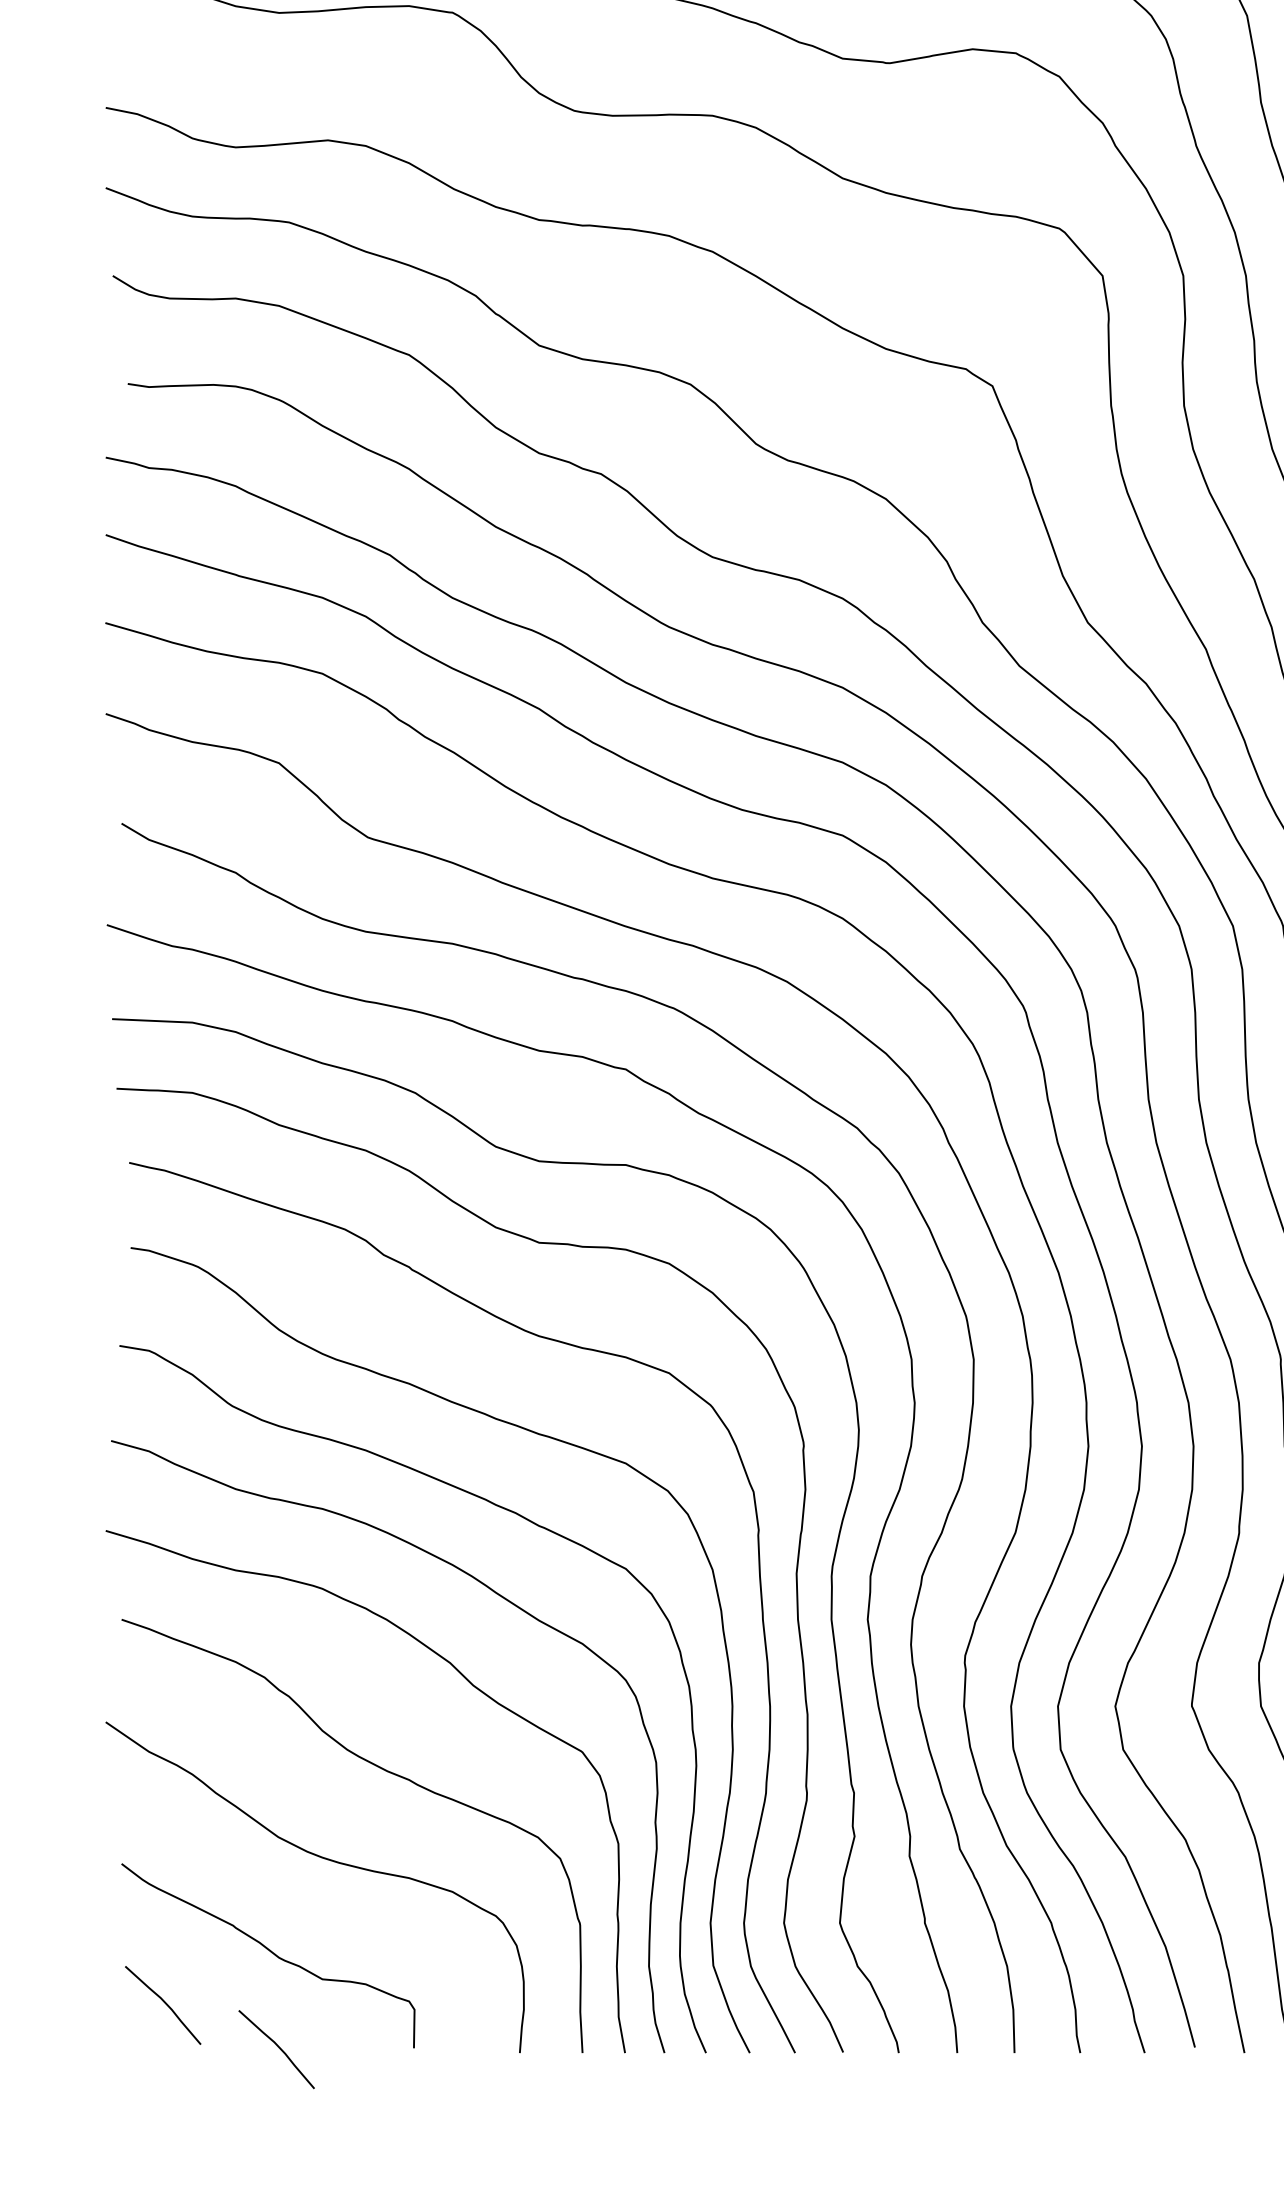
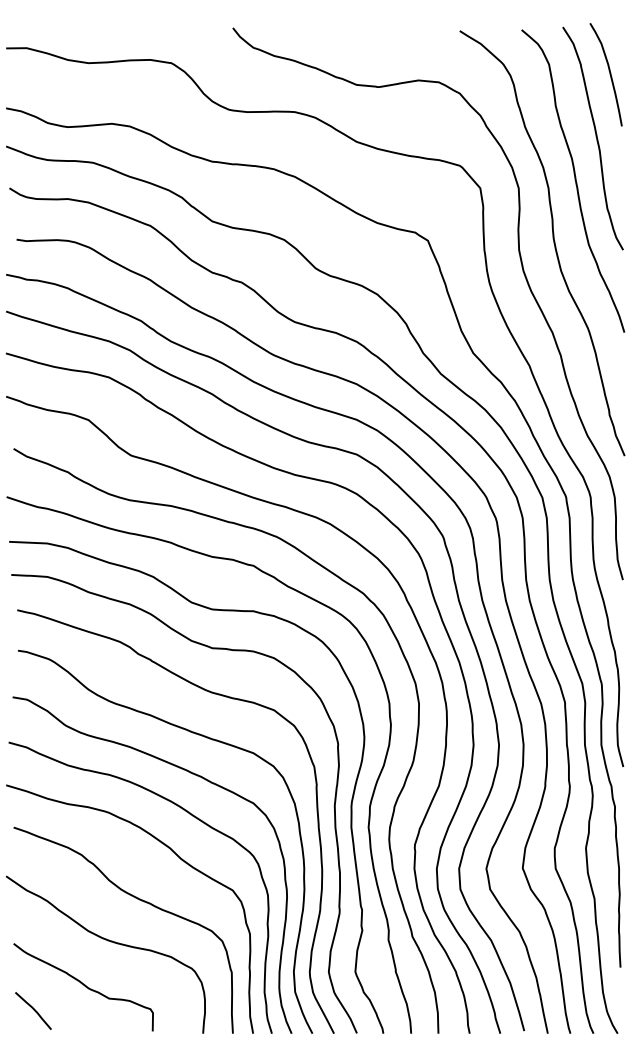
line: (276, 2048) -> (87, 1031), removed

